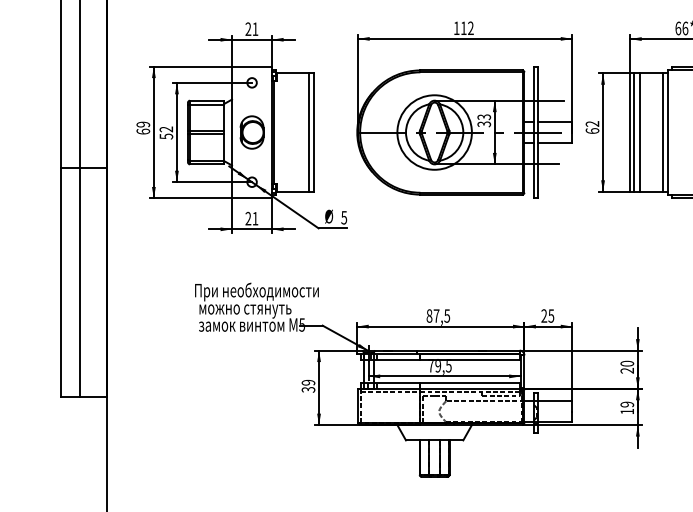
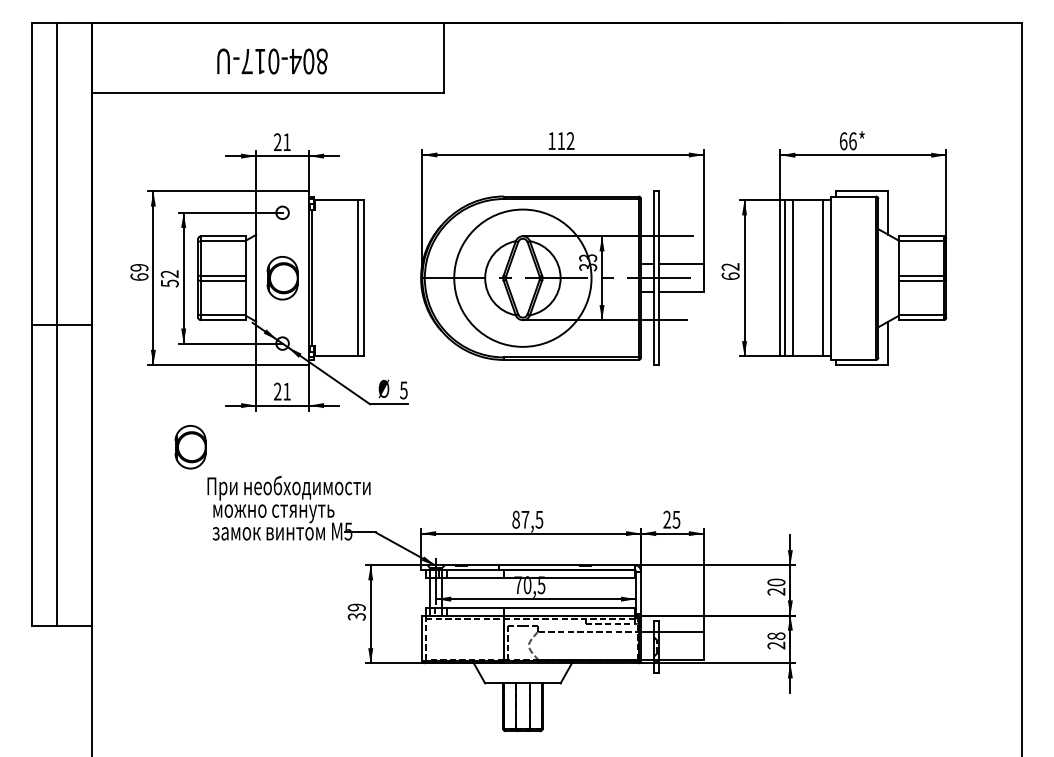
circle: (434, 132) -> (522, 278), size x1.4
part: (182, 261) -> (190, 447), added
text: (438, 366) -> (527, 585), 79,5 -> 70,5
text: (627, 407) -> (776, 640), 19 -> 28

